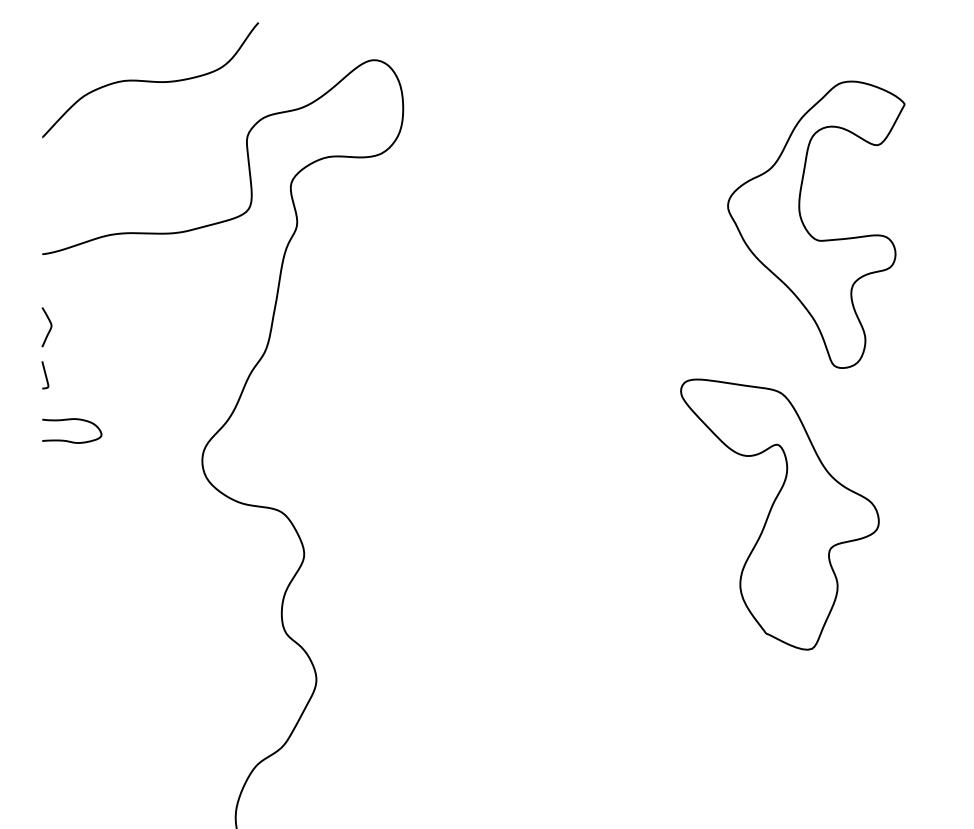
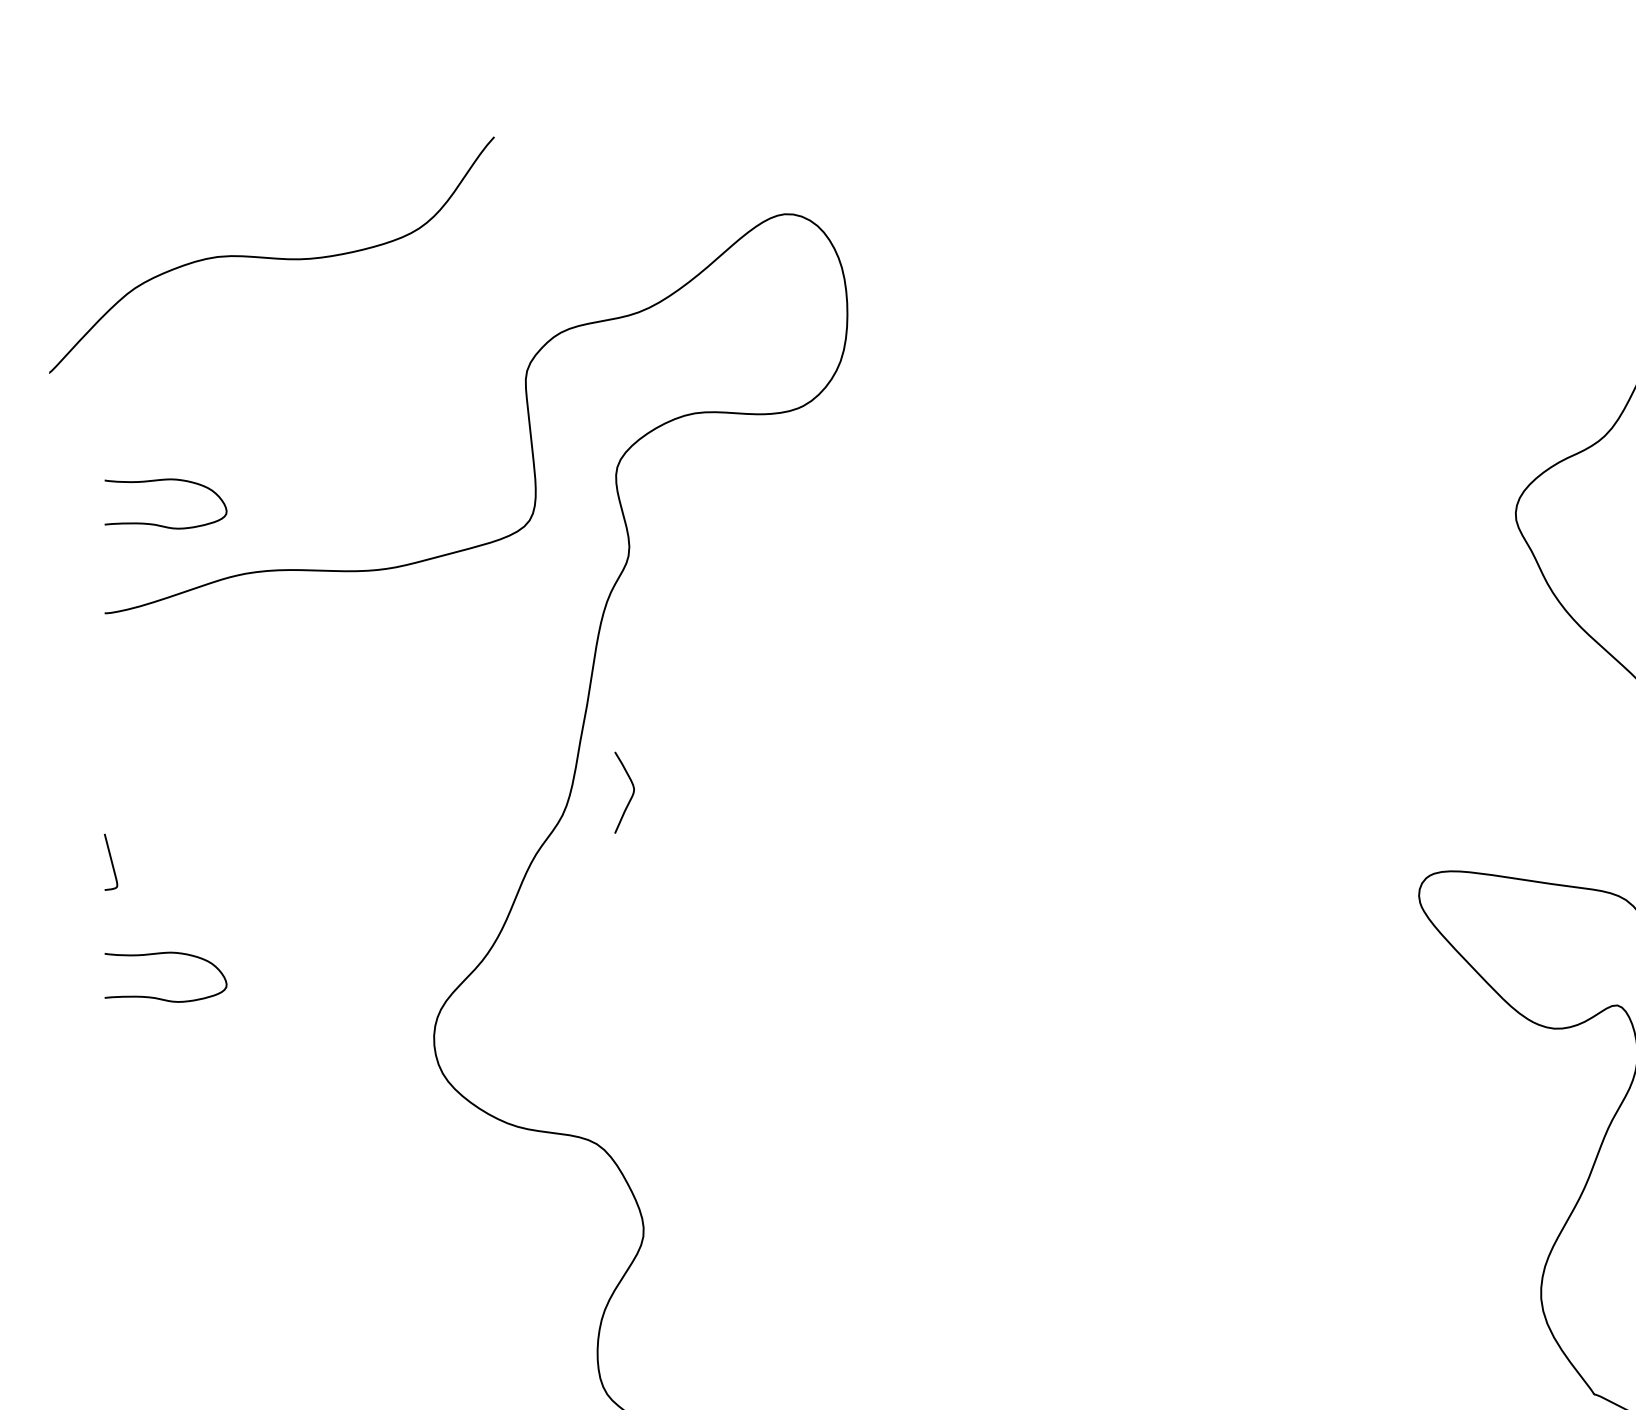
curve: (150, 80) -> (271, 255), moved
curve: (71, 190) -> (164, 482), added
curve: (49, 329) -> (629, 797), moved

